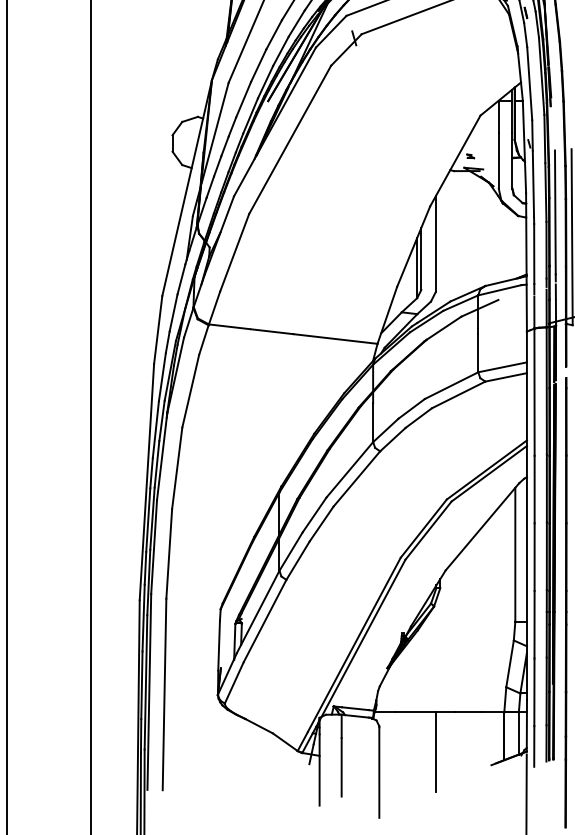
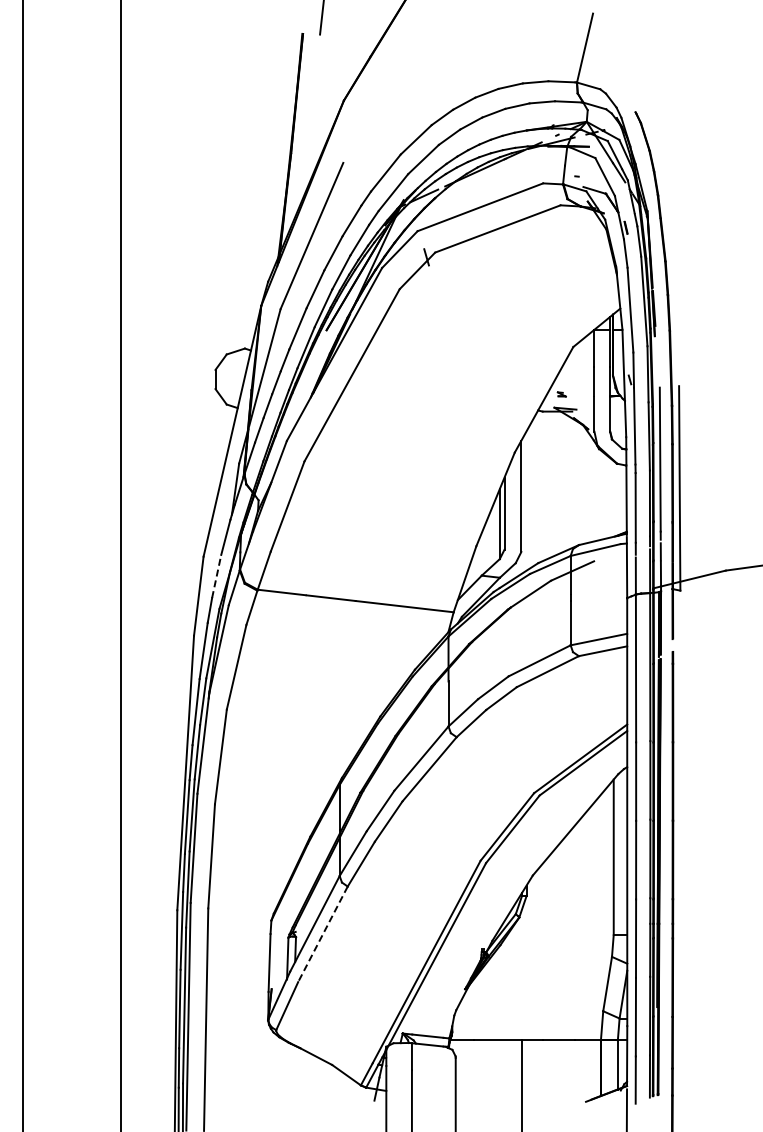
line: (173, 312) -> (216, 575), solid -> dashed
line: (264, 621) -> (322, 934), solid -> dashed

